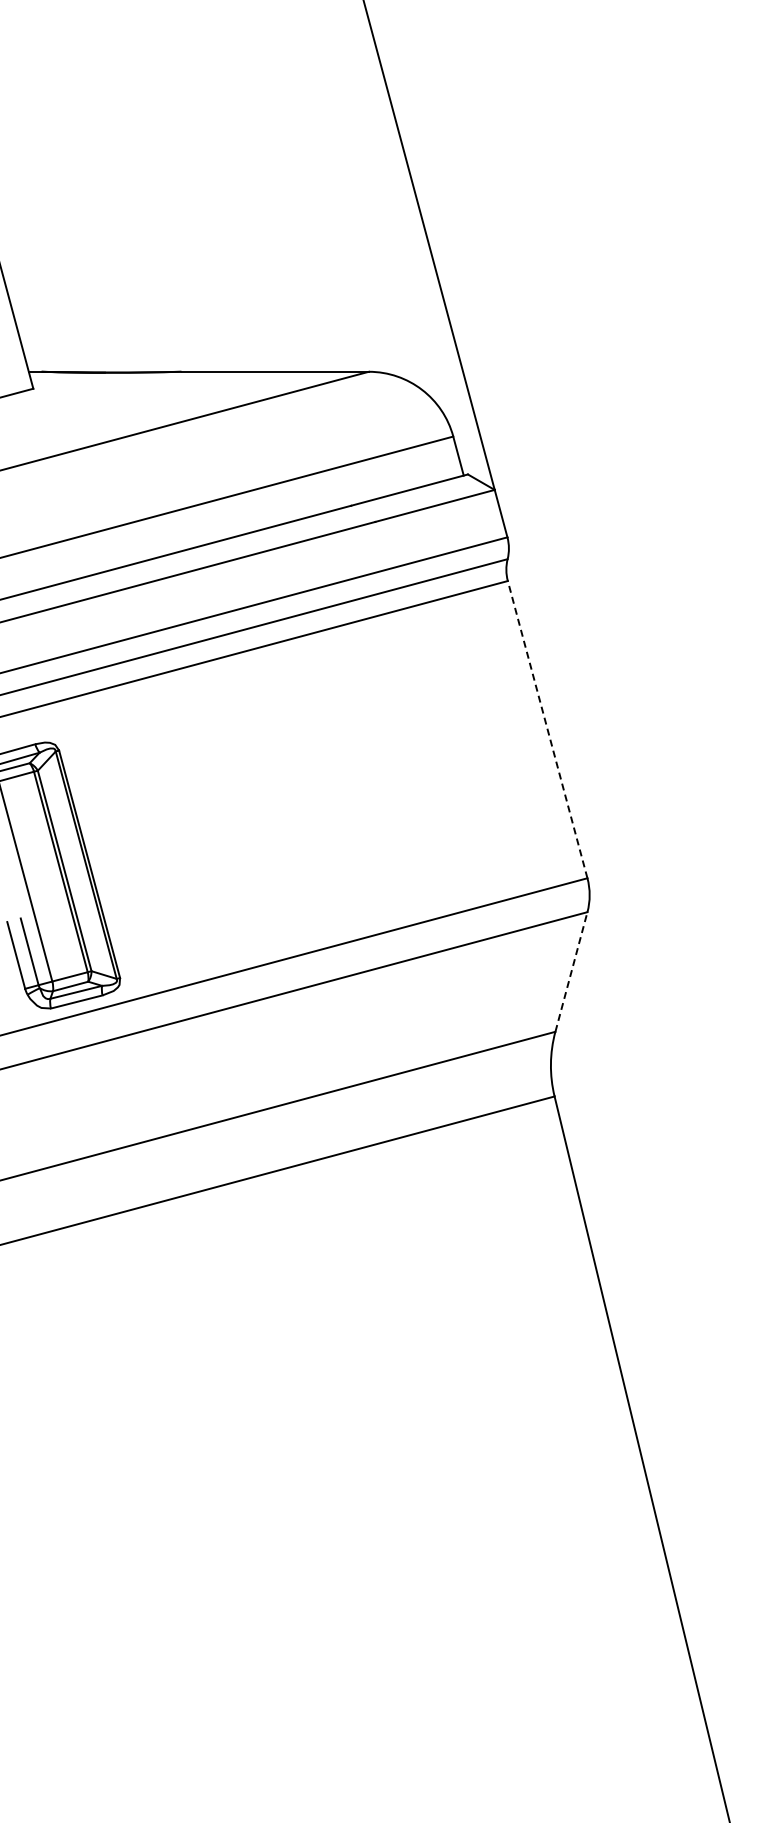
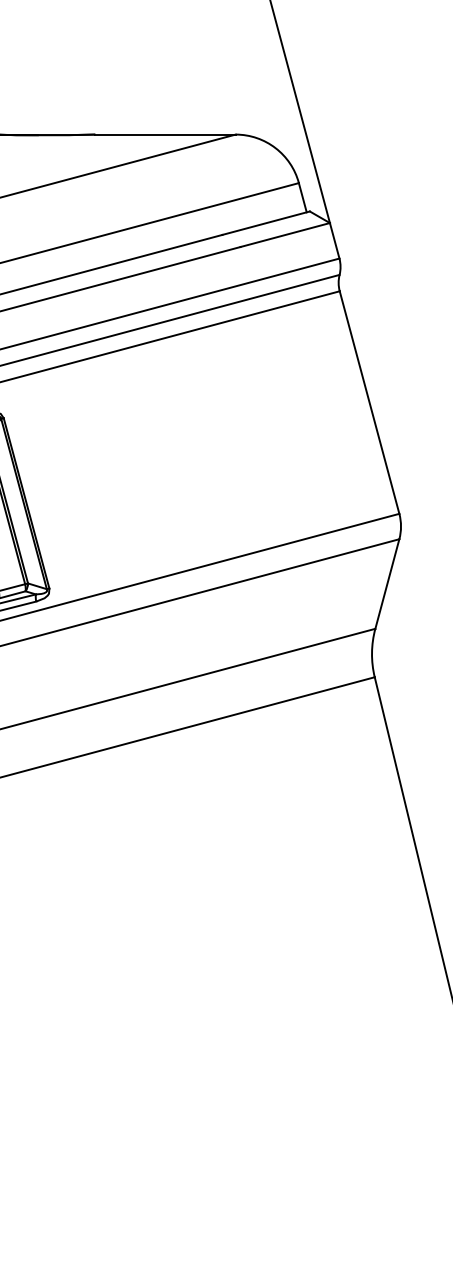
line: (547, 729) -> (369, 402), dashed -> solid
line: (571, 972) -> (387, 584), dashed -> solid

